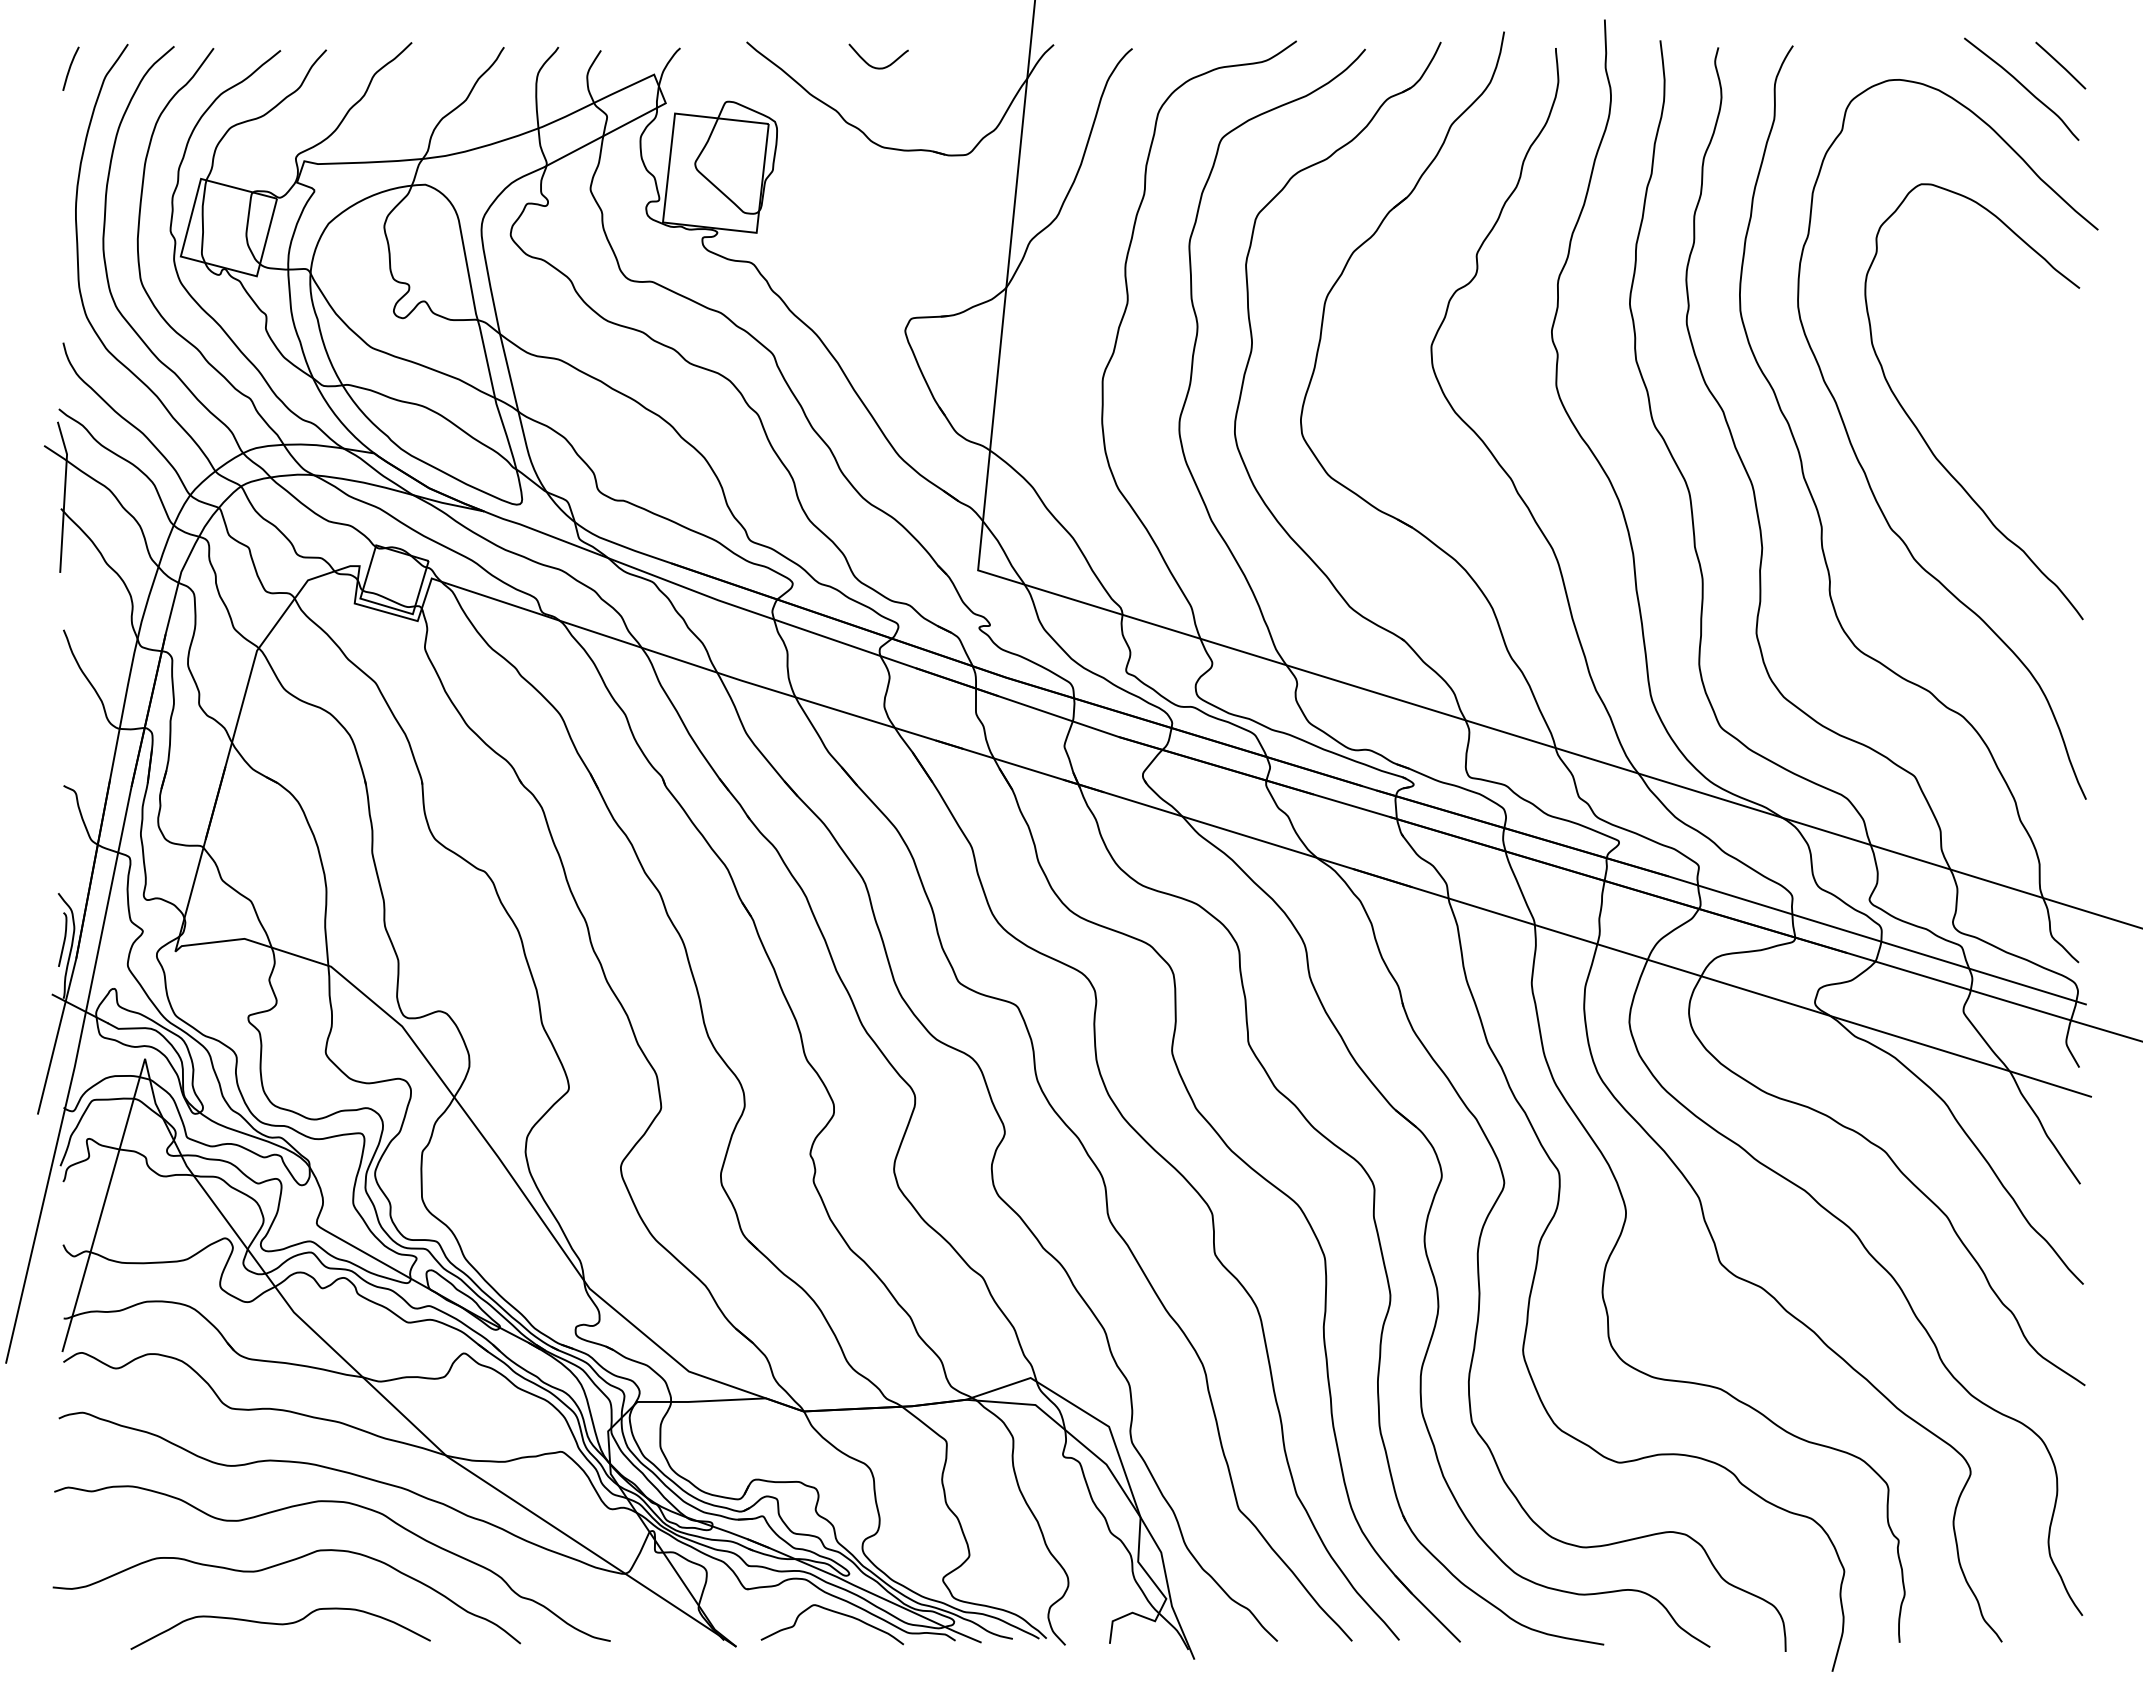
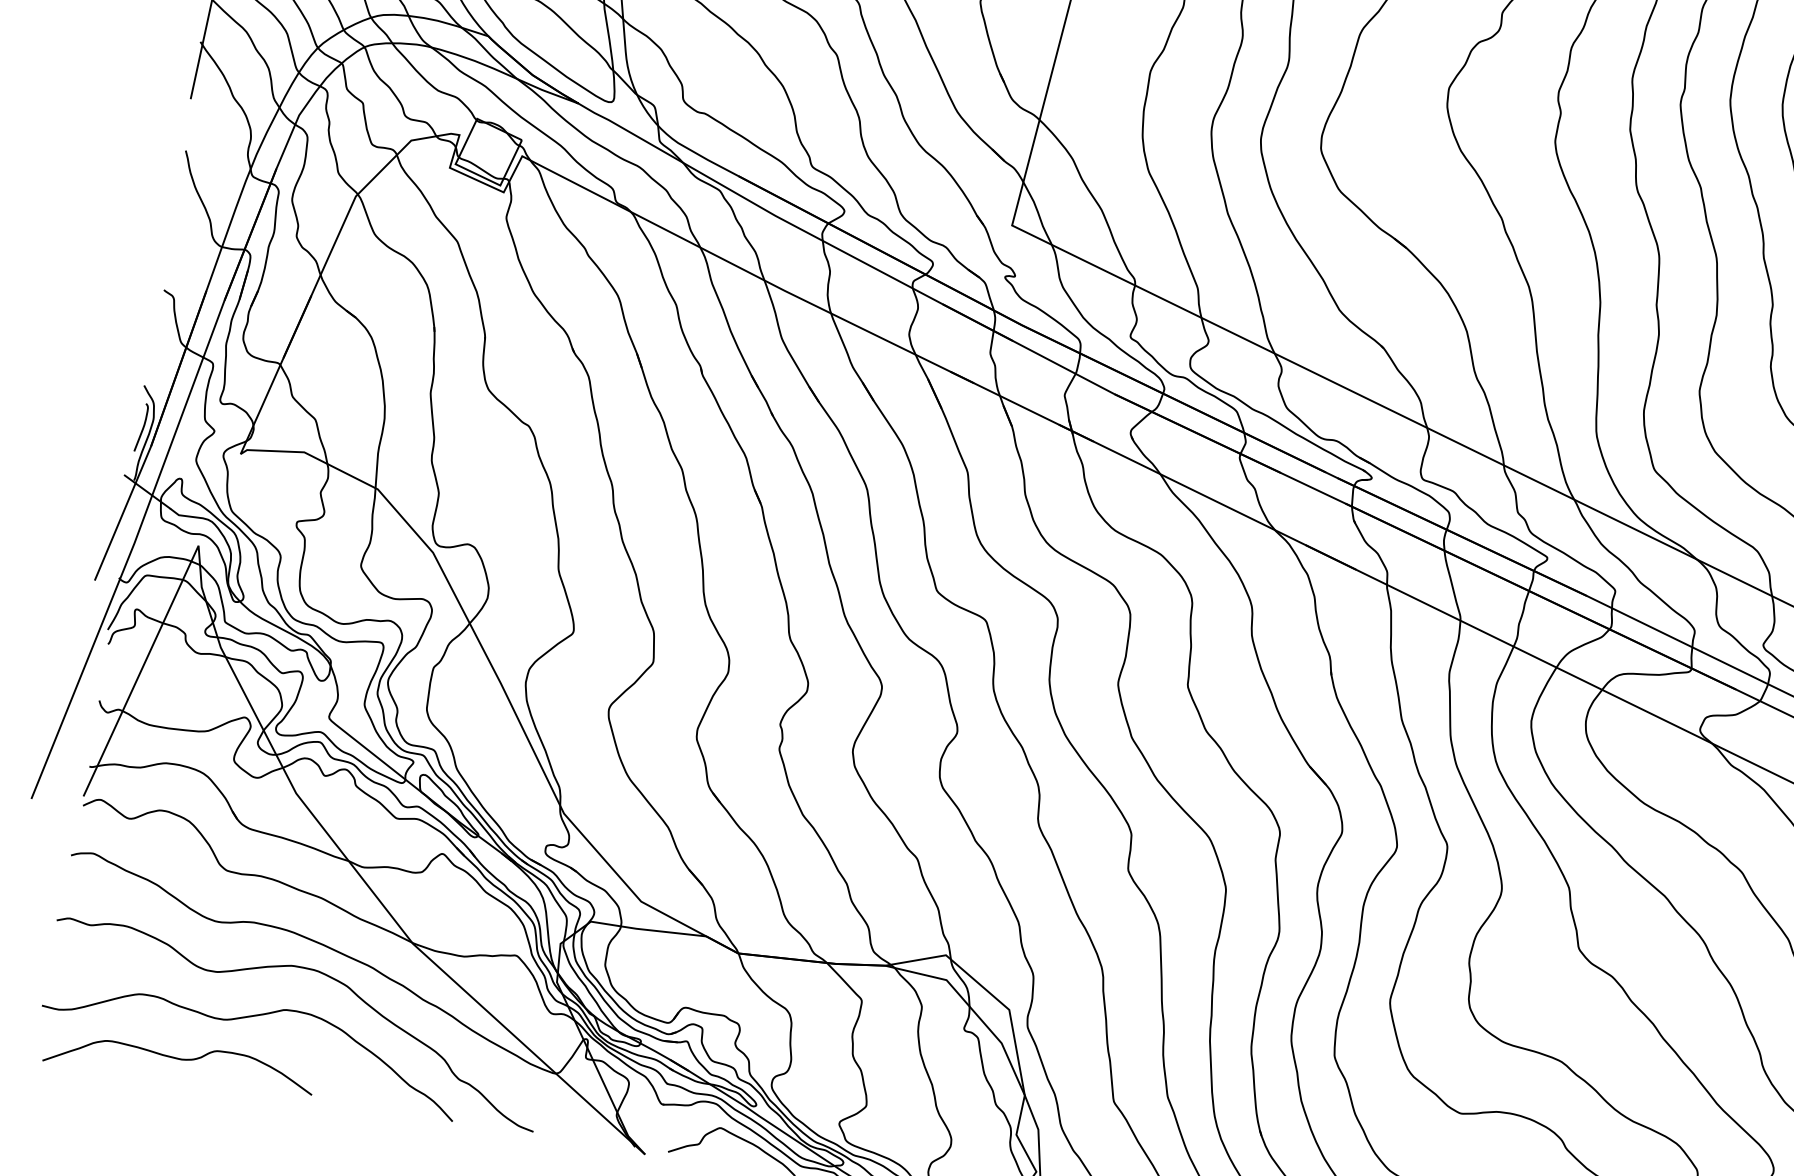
curve: (280, 1625) -> (179, 1060), moved

